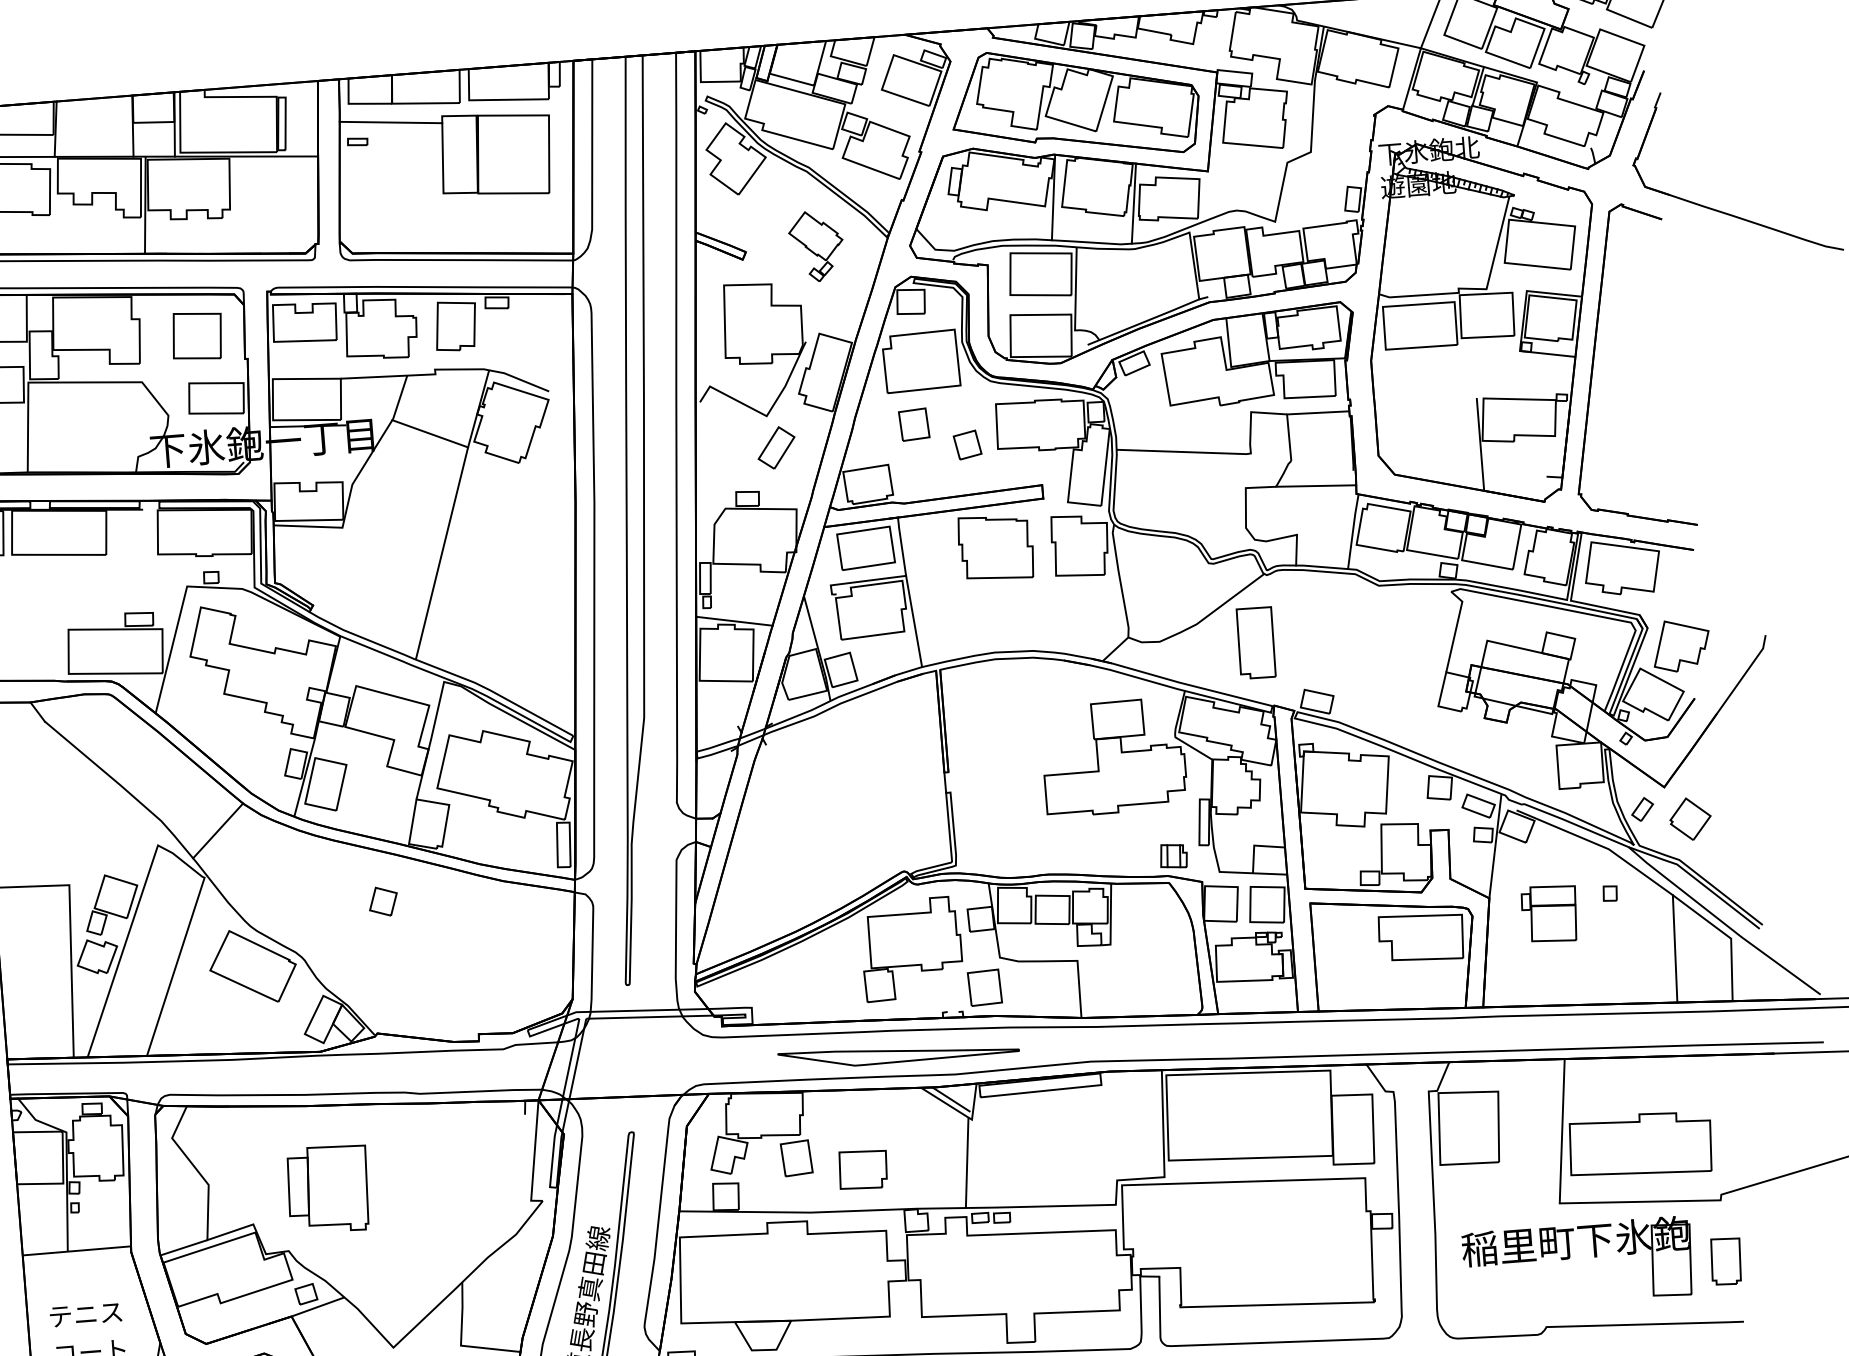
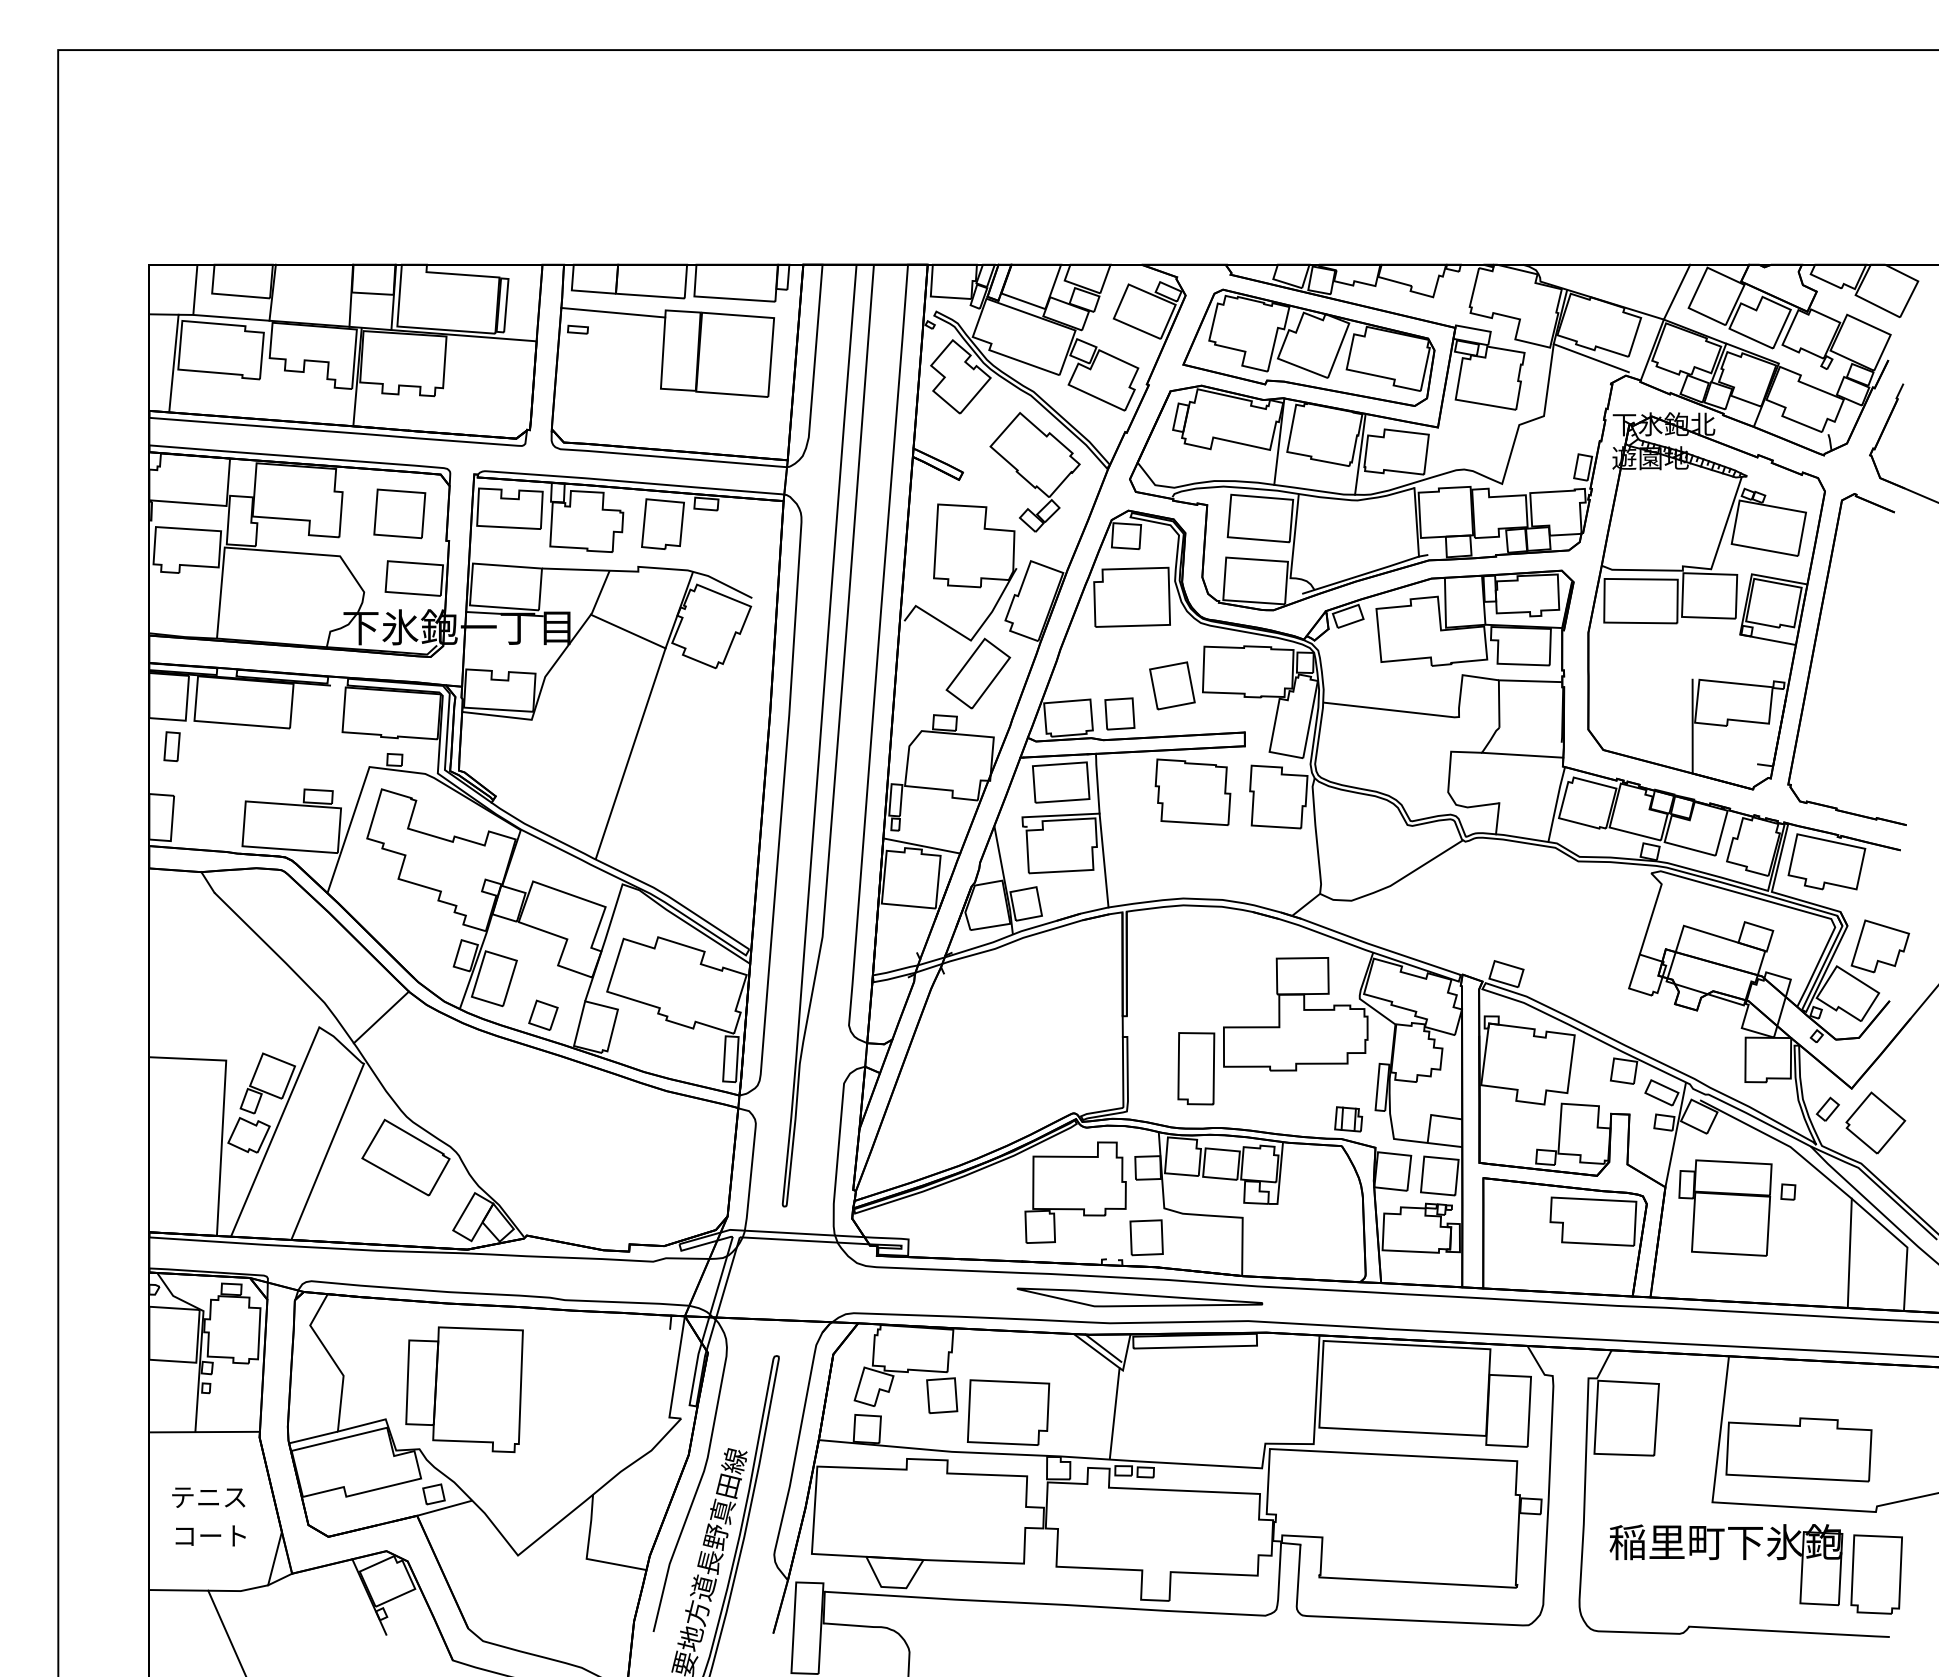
line: (1352, 92) -> (1590, 358), added
part: (816, 246) -> (1034, 472), size x1.67
part: (913, 424) -> (1119, 713), moved
part: (967, 444) -> (1172, 685), size x1.67
part: (776, 447) -> (978, 673), size x1.67
part: (1256, 642) -> (1196, 1068), moved
part: (1690, 818) -> (1875, 1122), size x1.43
part: (383, 900) -> (543, 1014), moved
part: (1549, 913) -> (1725, 1207), size x1.67
part: (898, 1053) -> (1139, 1297), moved
part: (863, 1169) -> (1008, 1412), size x1.67
part: (328, 1189) -> (464, 1389), size x1.43
part: (1726, 1261) -> (1876, 1574), size x1.67

